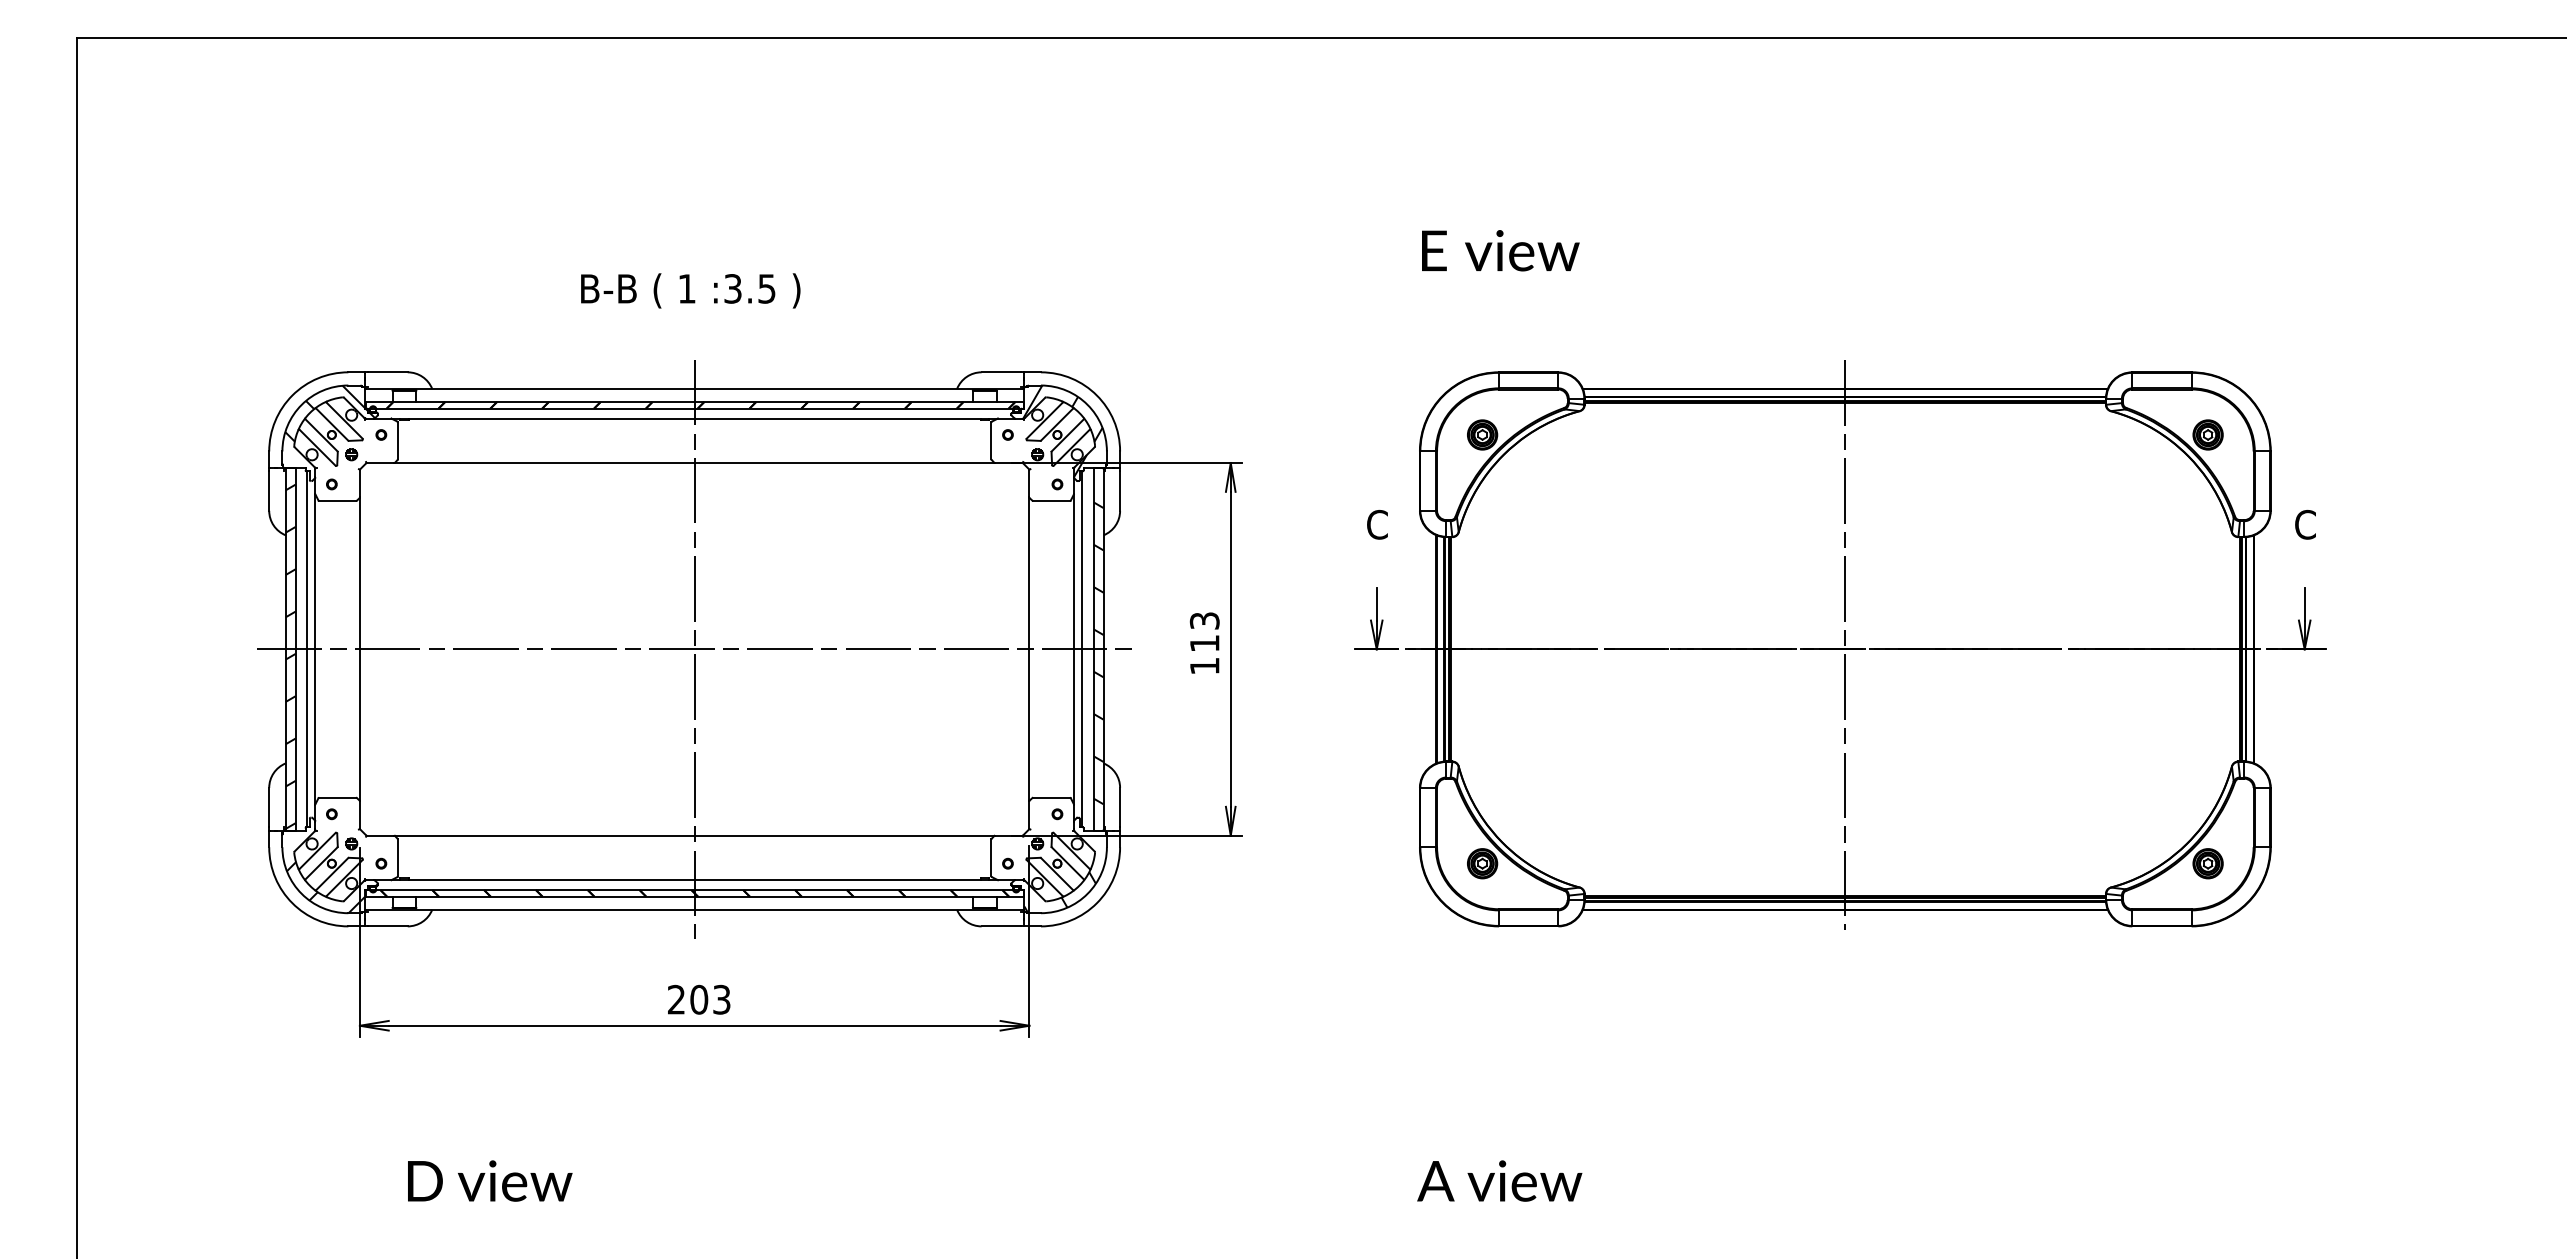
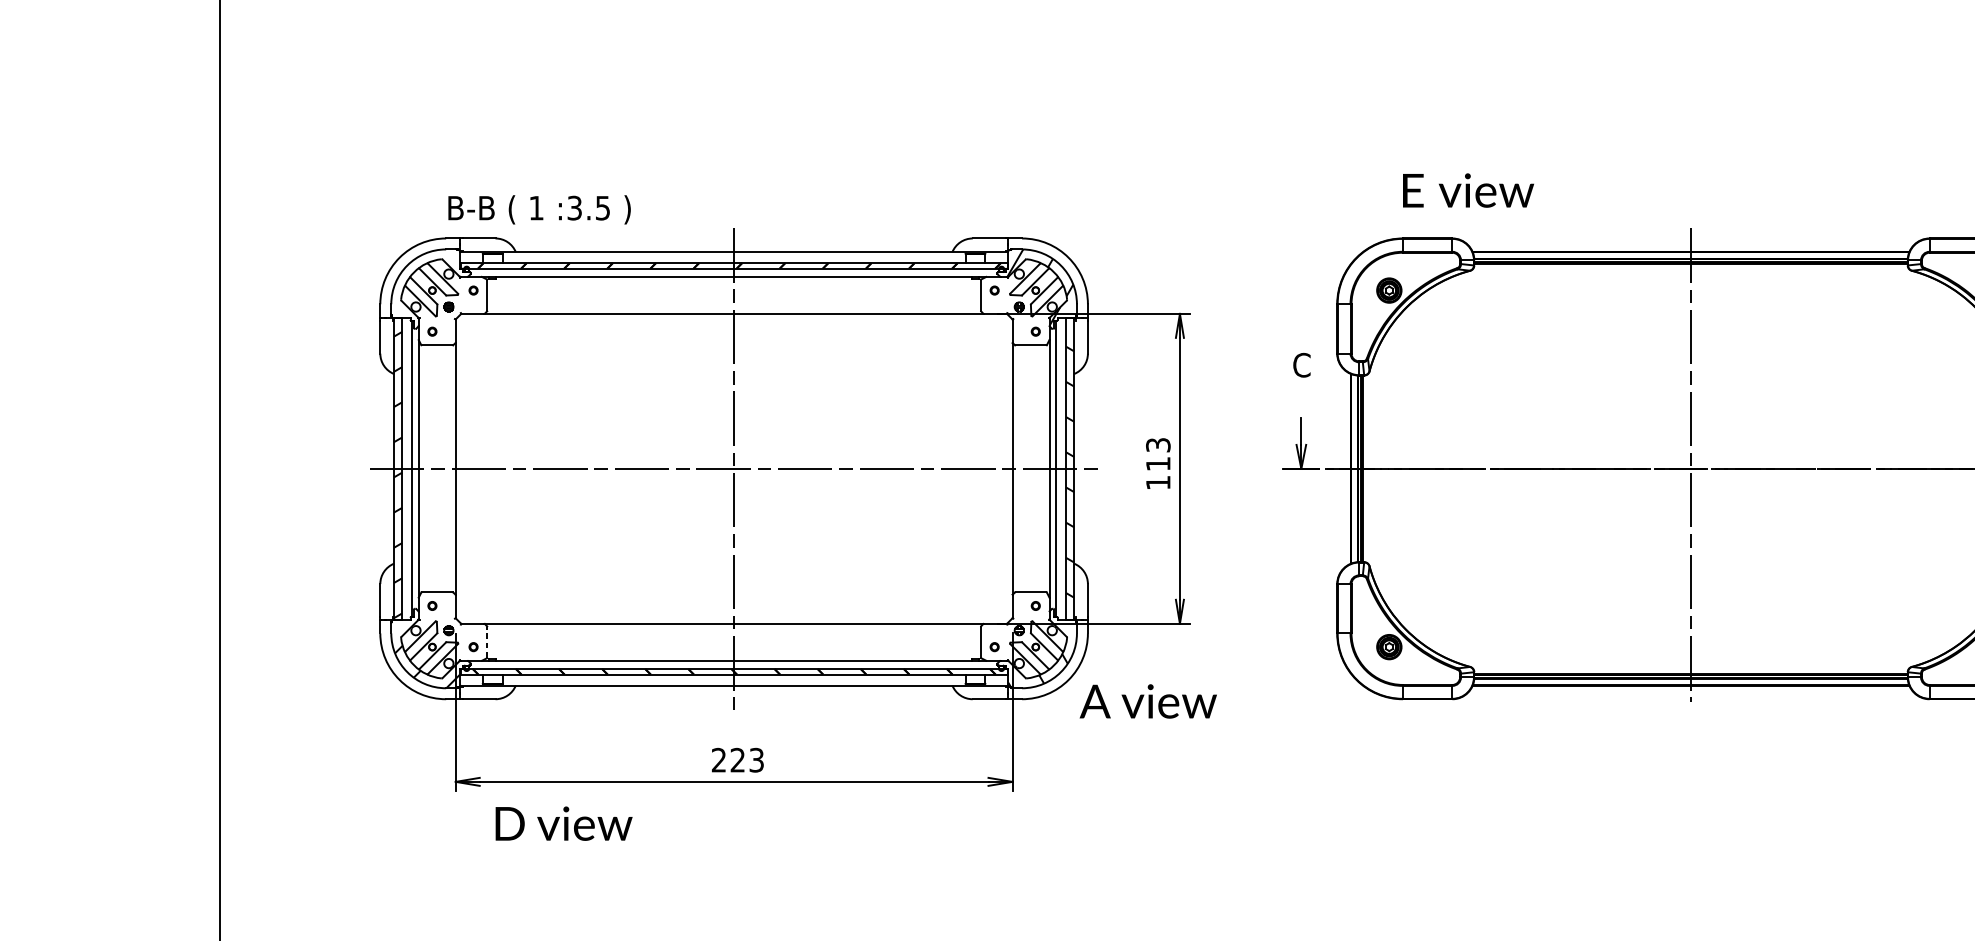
text: (1500, 250) -> (1468, 190), moved
text: (690, 290) -> (539, 209), moved
hatch: (330, 413) -> (431, 272), removed
line: (397, 857) -> (487, 641), solid -> dashed
text: (699, 999) -> (738, 760), 203 -> 223
text: (490, 1180) -> (564, 823), moved
text: (1499, 1180) -> (1148, 700), moved

